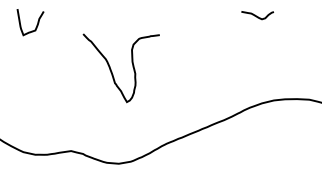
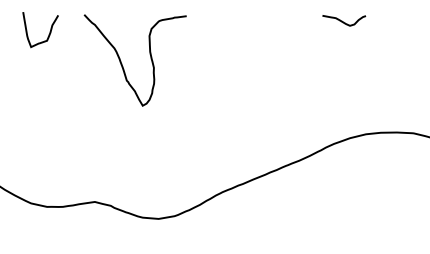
curve: (112, 71) -> (123, 64), moved

